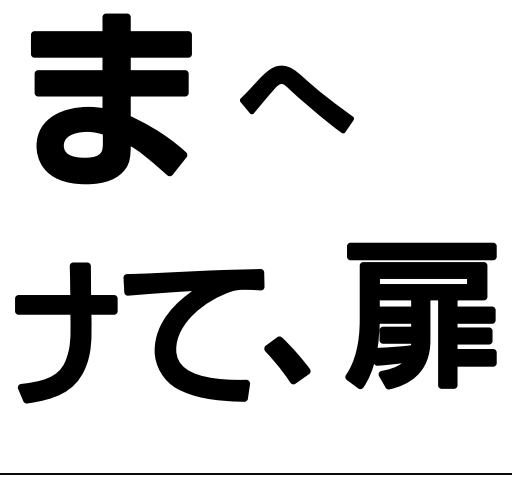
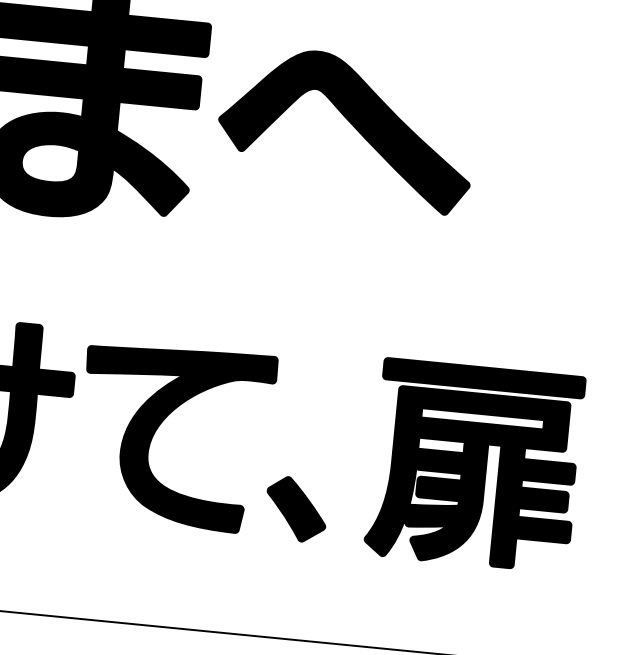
part: (296, 99) -> (346, 129), size x1.67
part: (420, 315) -> (473, 465), moved
part: (287, 360) -> (296, 509), moved

